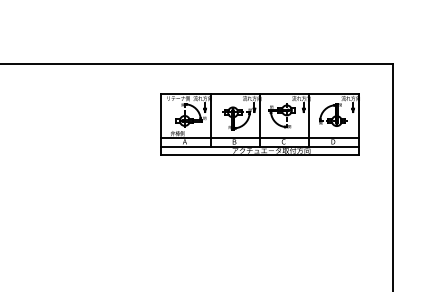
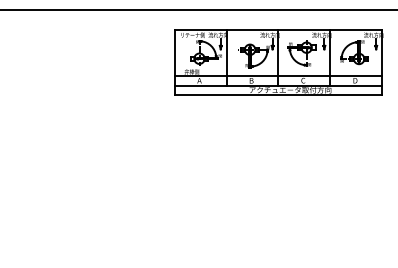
part: (259, 124) -> (277, 62), moved

